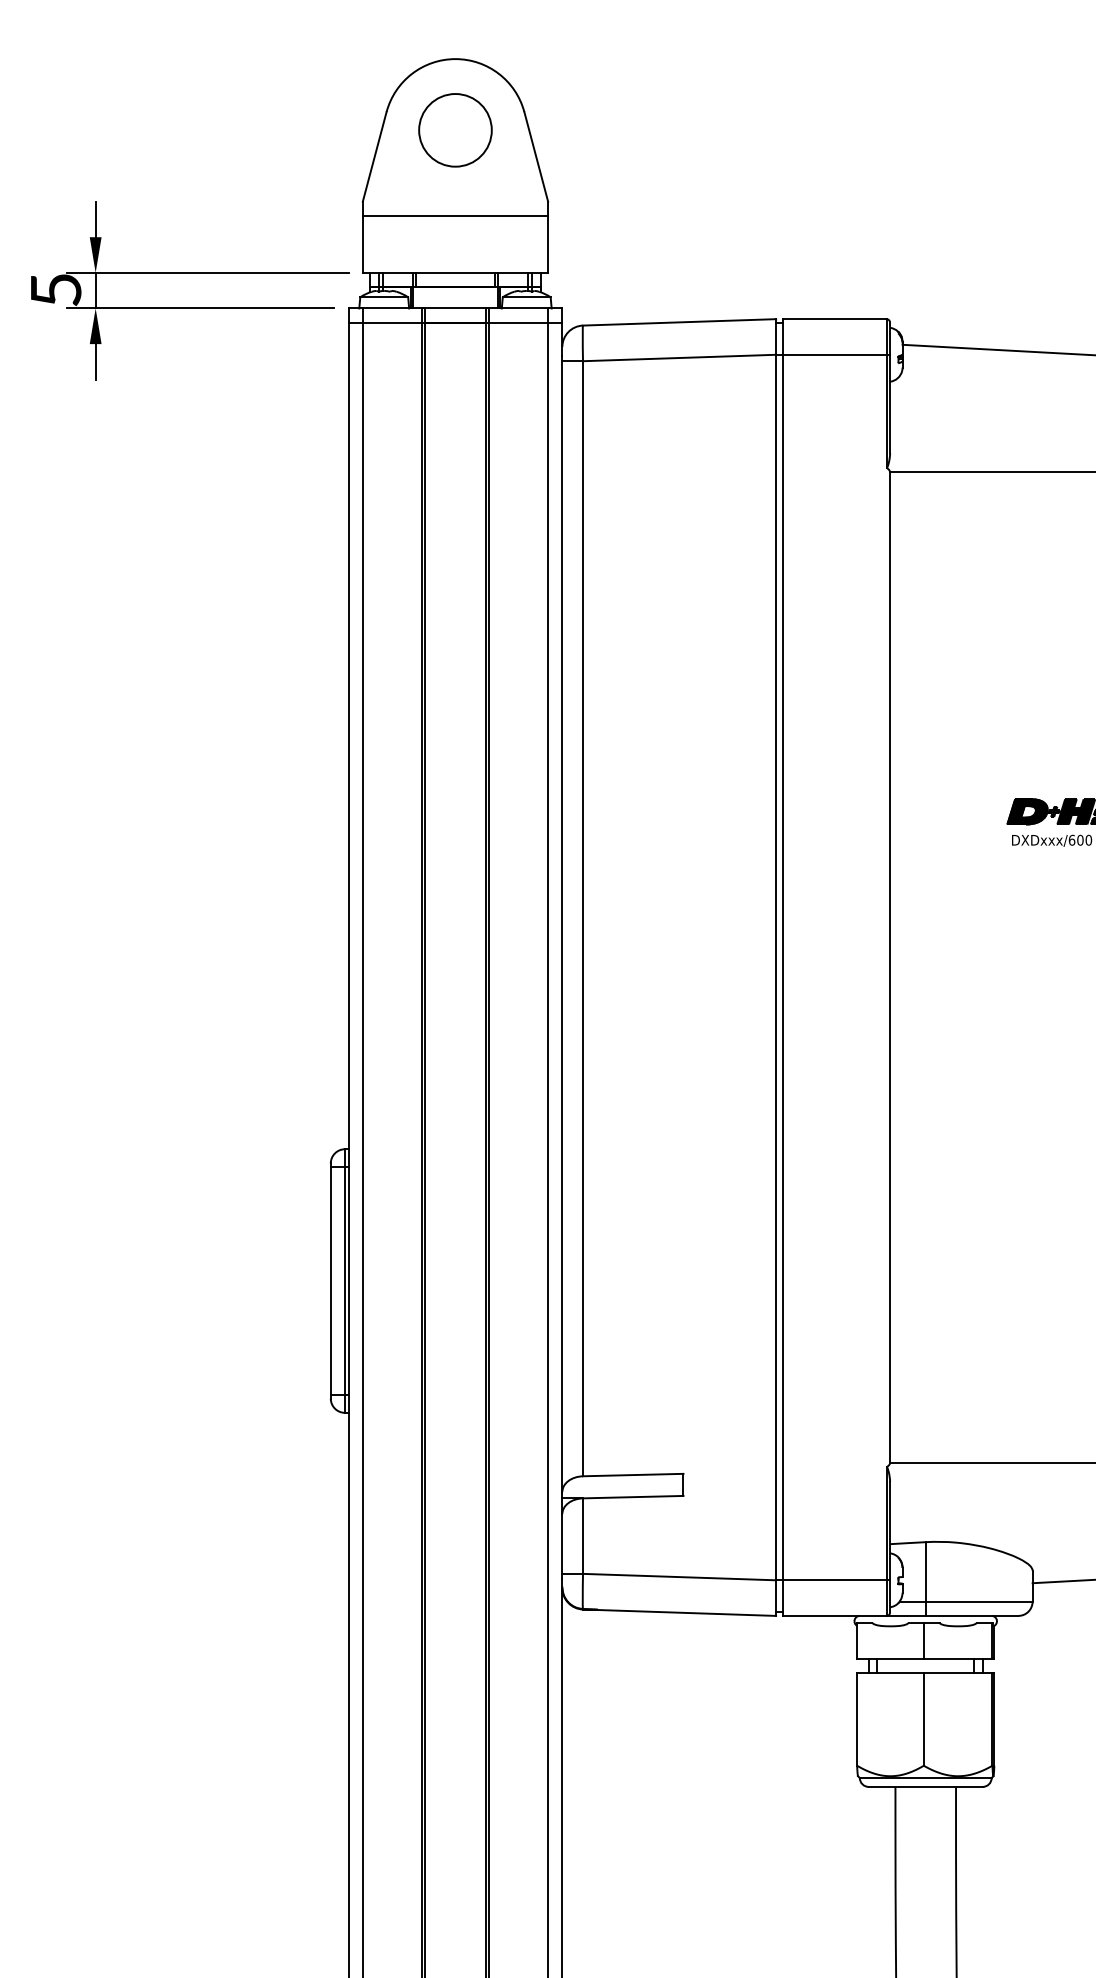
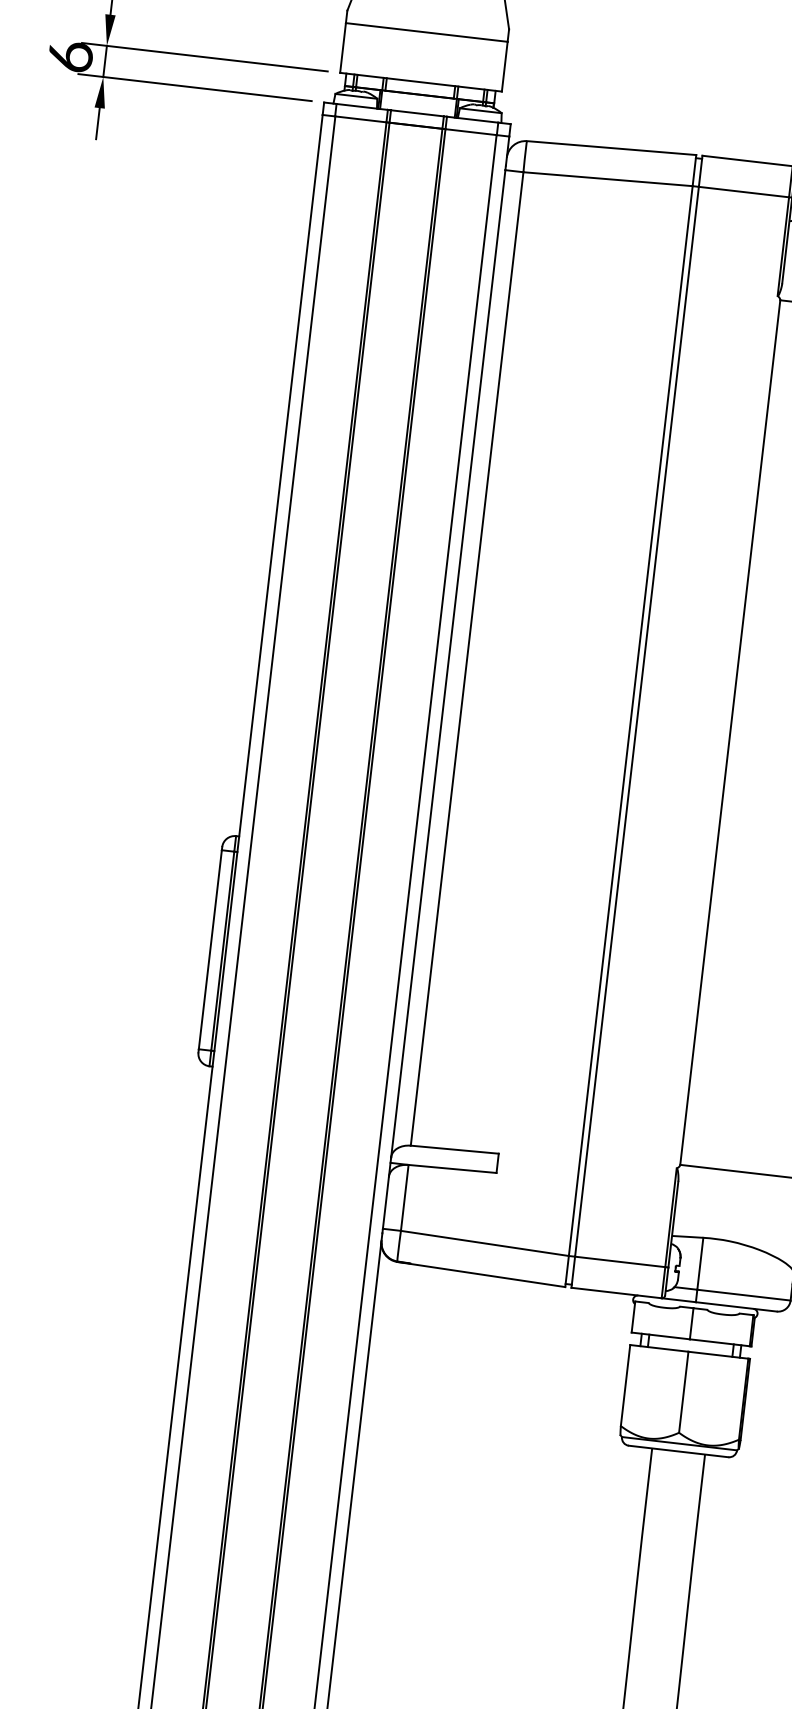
text: (56, 289) -> (71, 56), 5 -> 6

